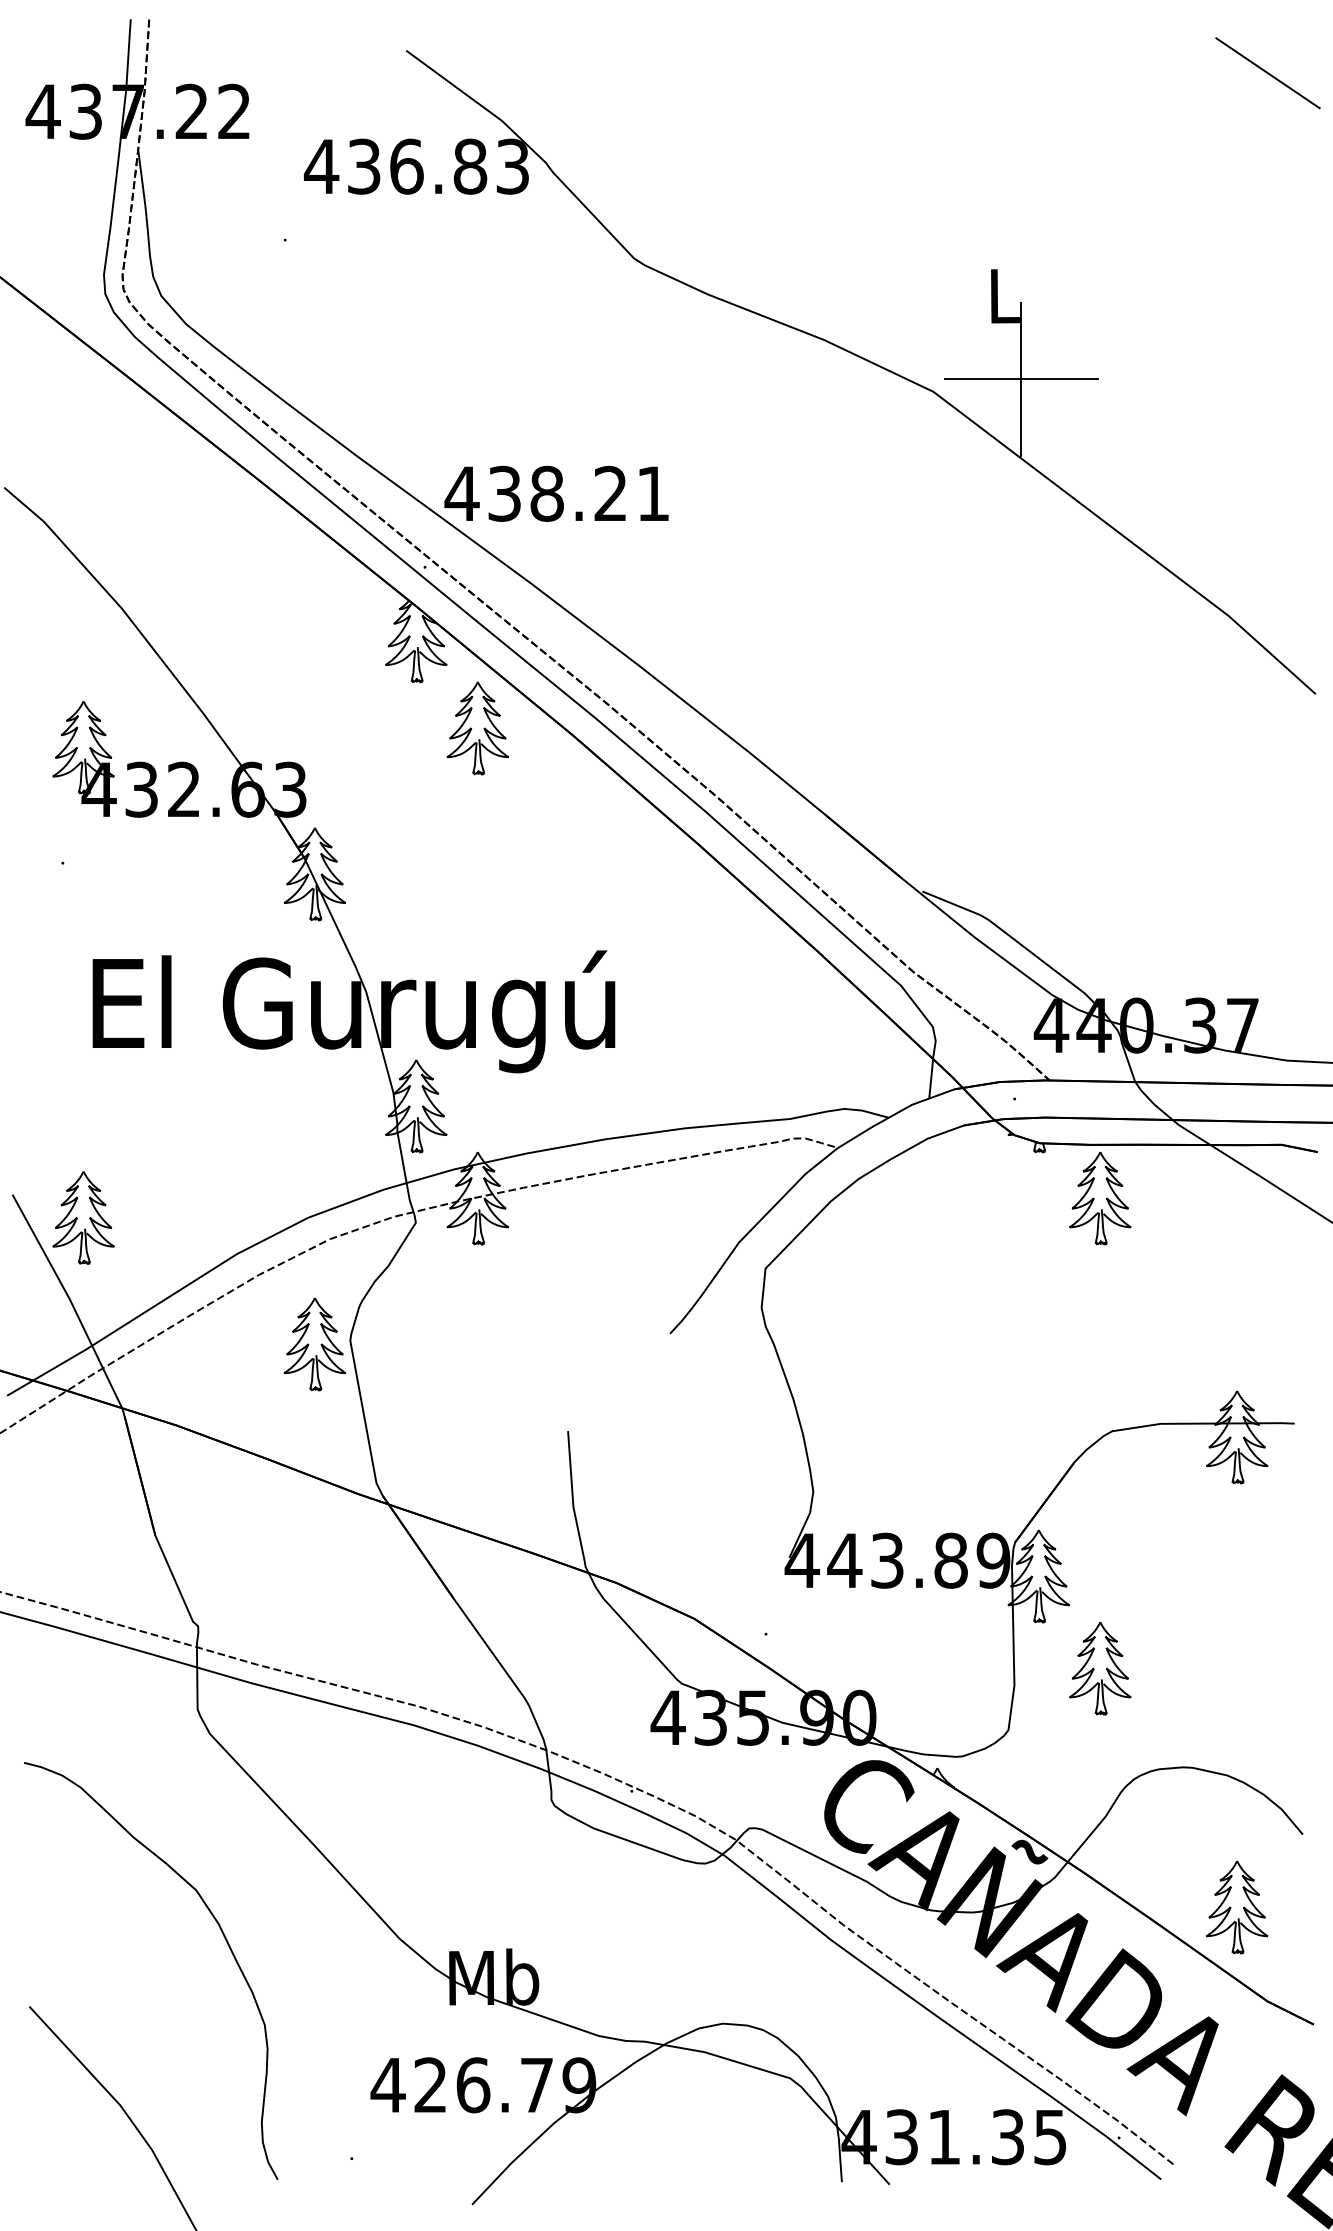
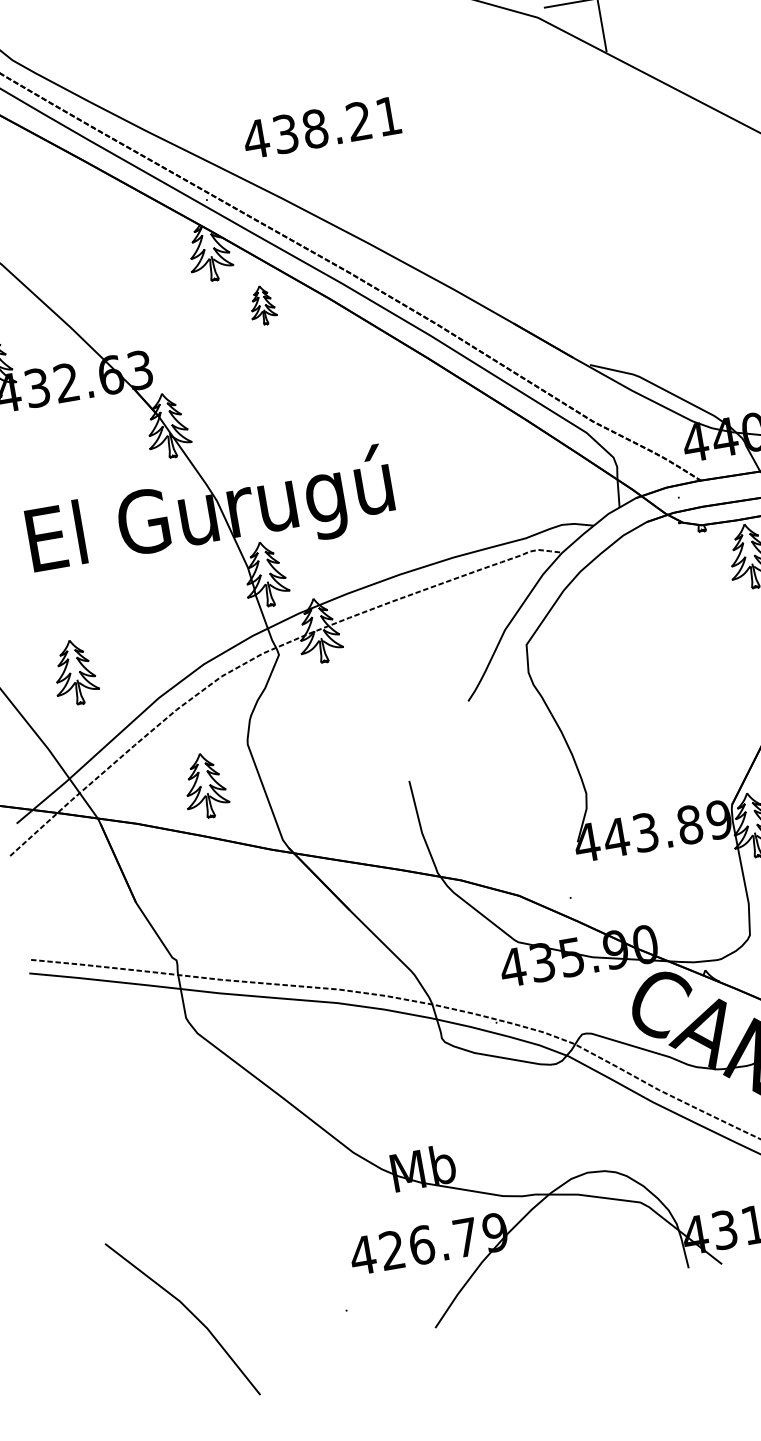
text: (556, 493) -> (321, 127), moved
part: (477, 728) -> (262, 305), size x0.6
part: (83, 1217) -> (74, 672), moved
part: (314, 1344) -> (205, 785), moved
curve: (222, 1934) -> (230, 1170), removed

